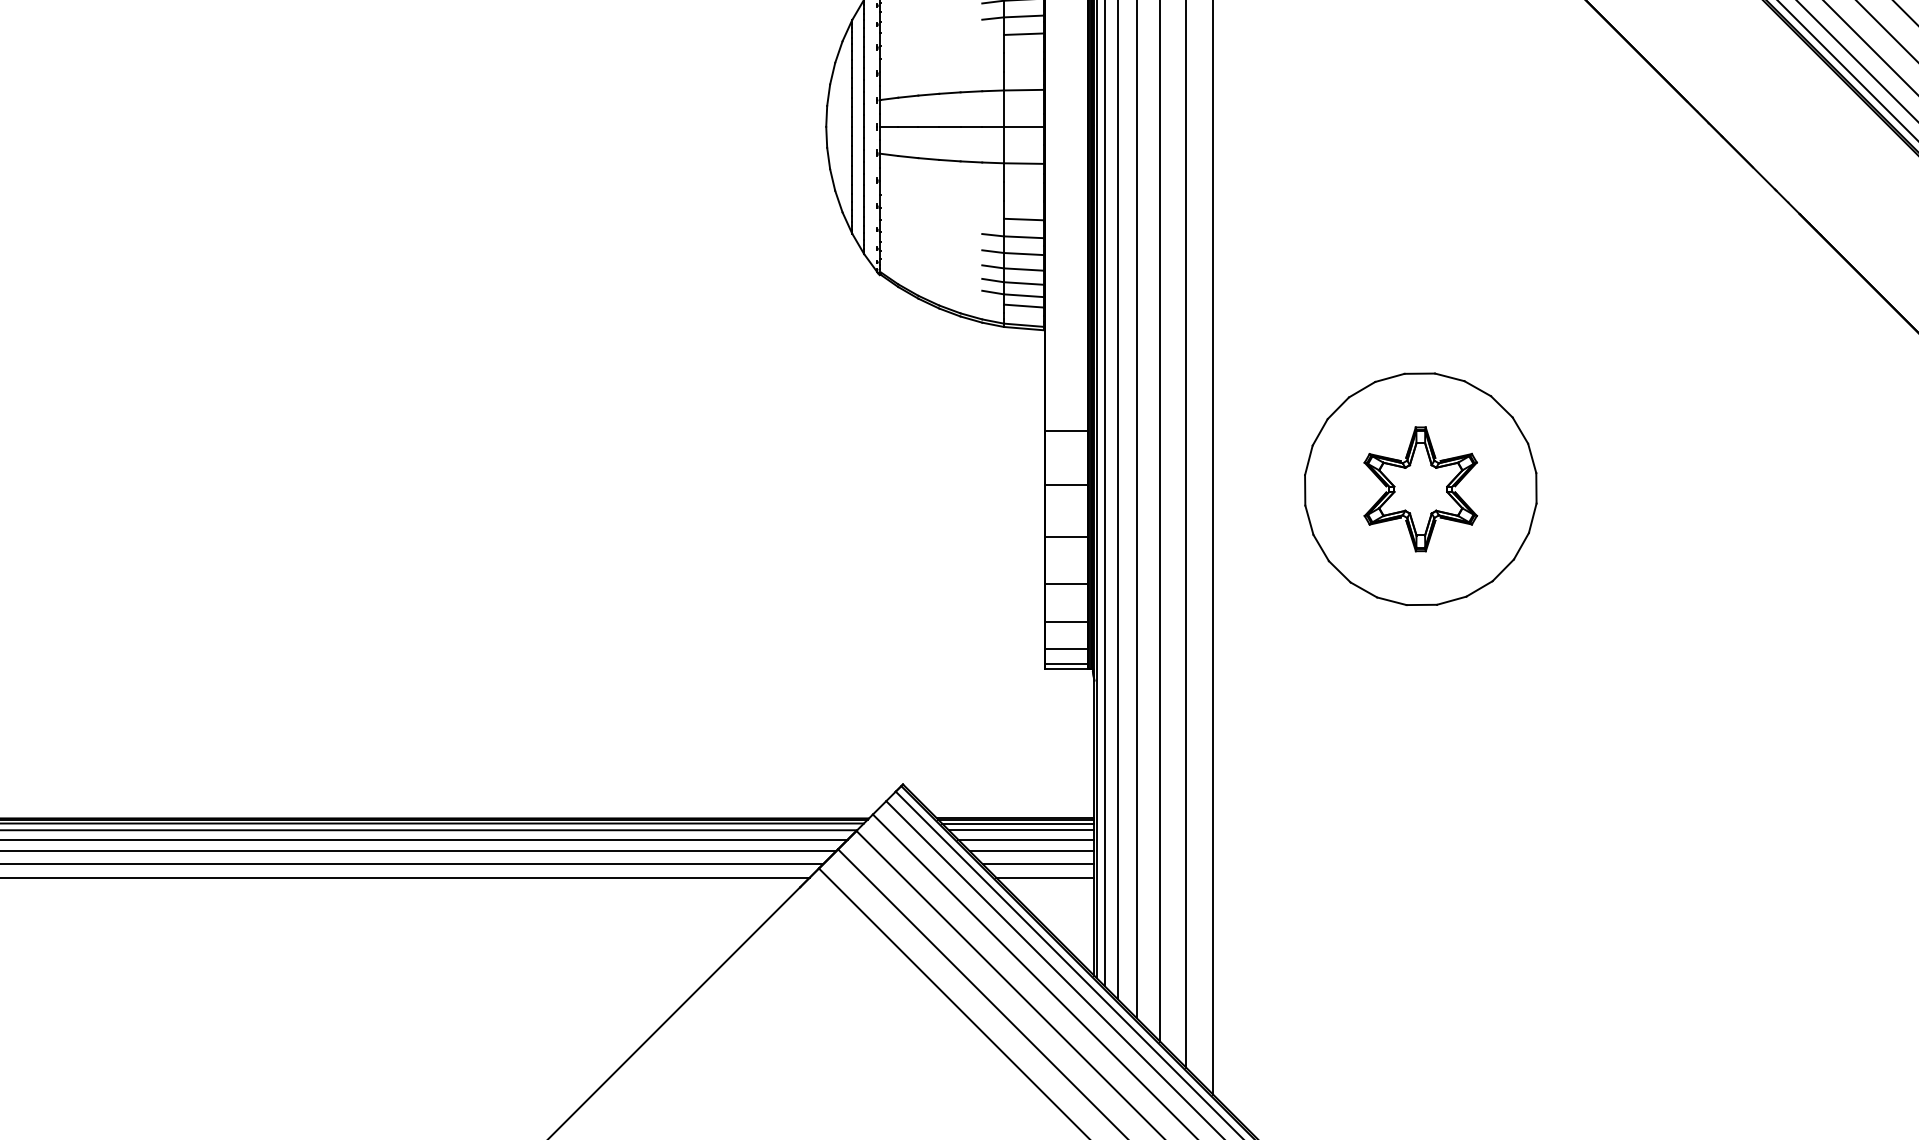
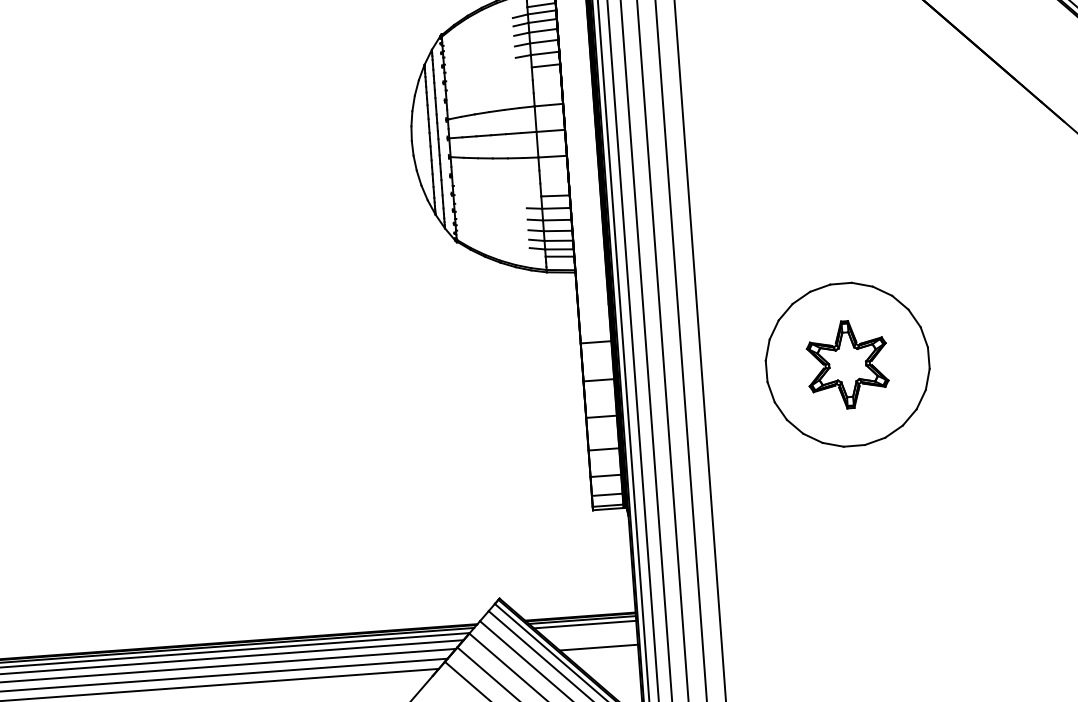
line: (1026, 839) -> (589, 630), removed
line: (1031, 851) -> (593, 638), removed
line: (1045, 877) -> (604, 656), removed

